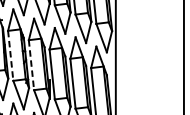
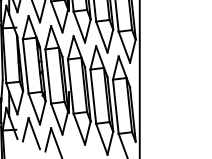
line: (10, 55) -> (25, 66), dashed -> solid
line: (31, 66) -> (48, 77), dashed -> solid

